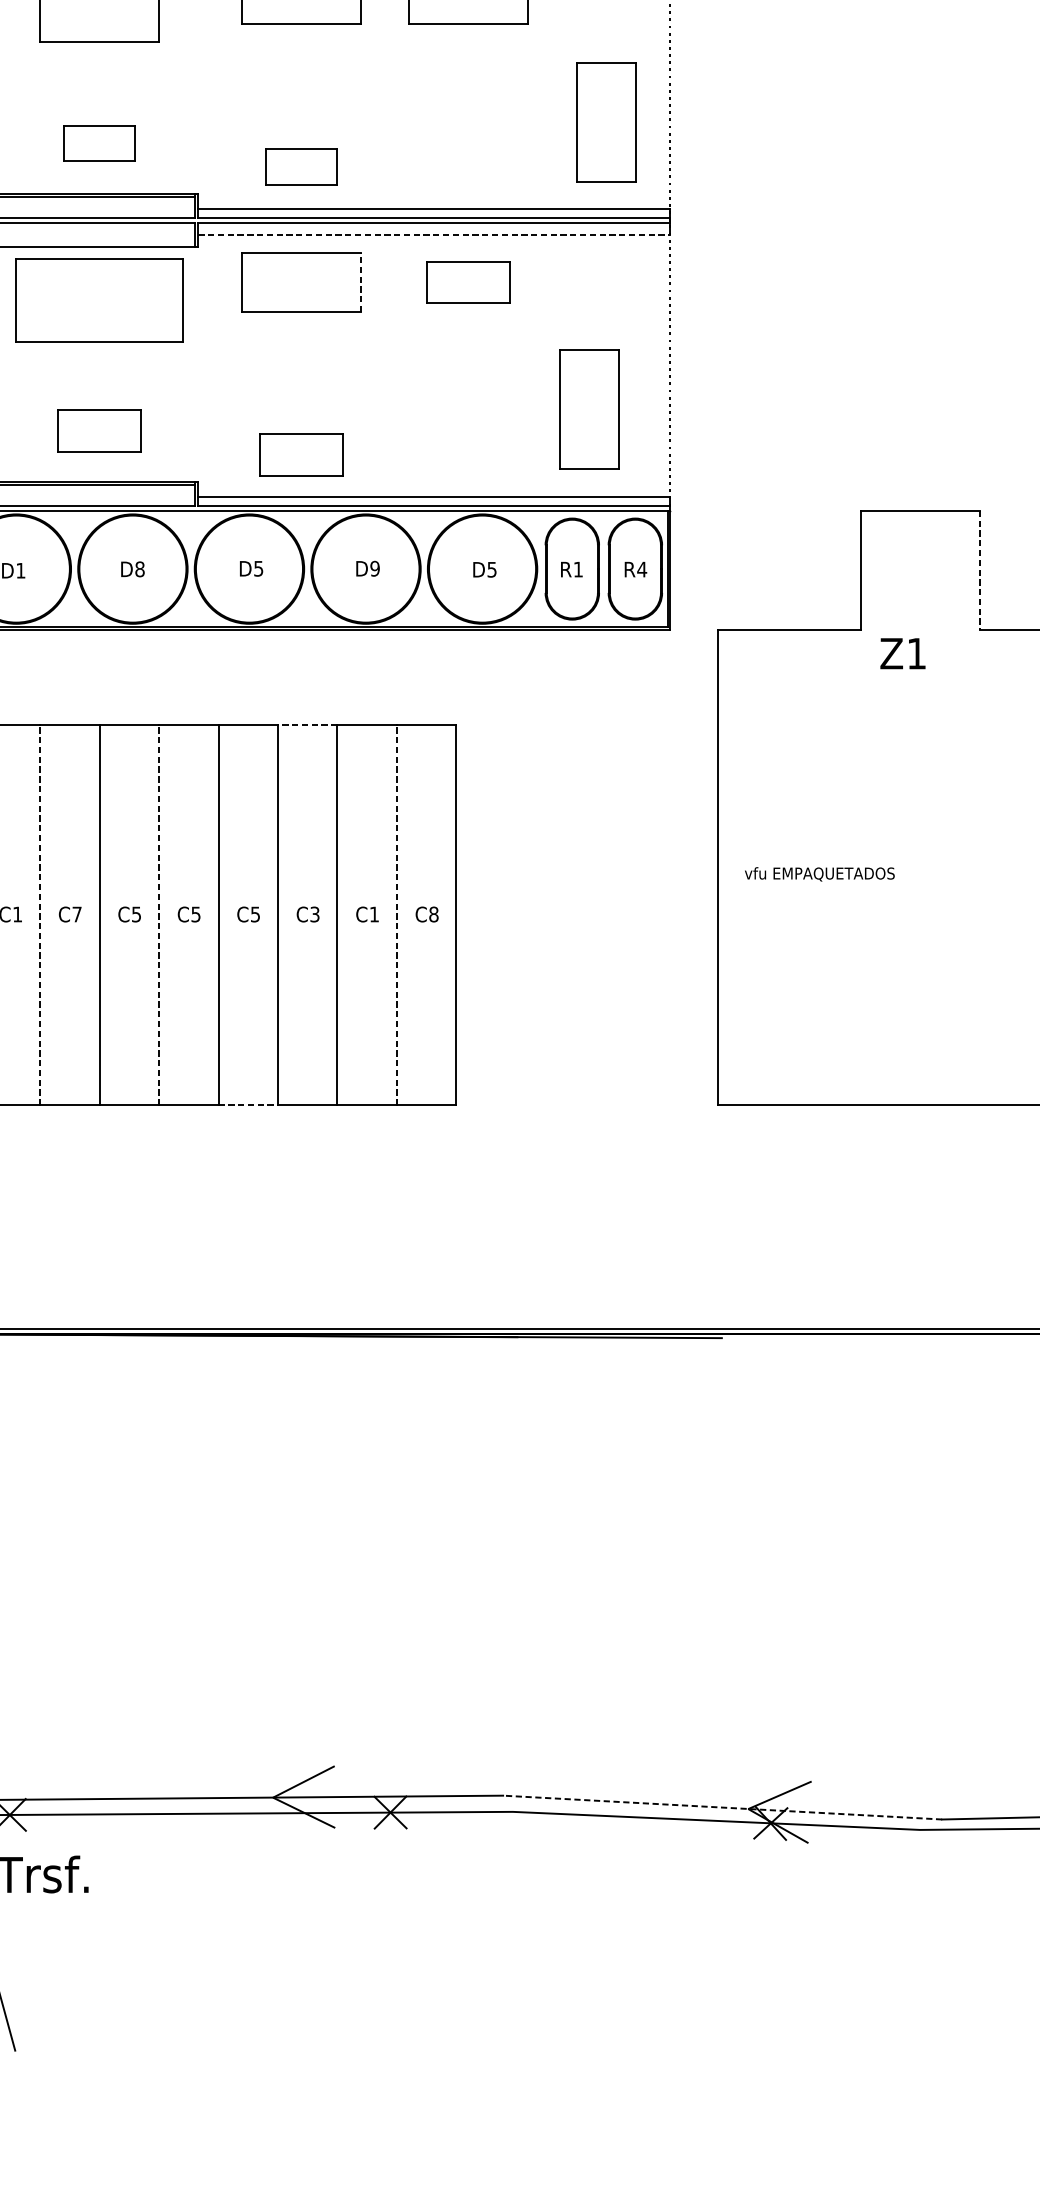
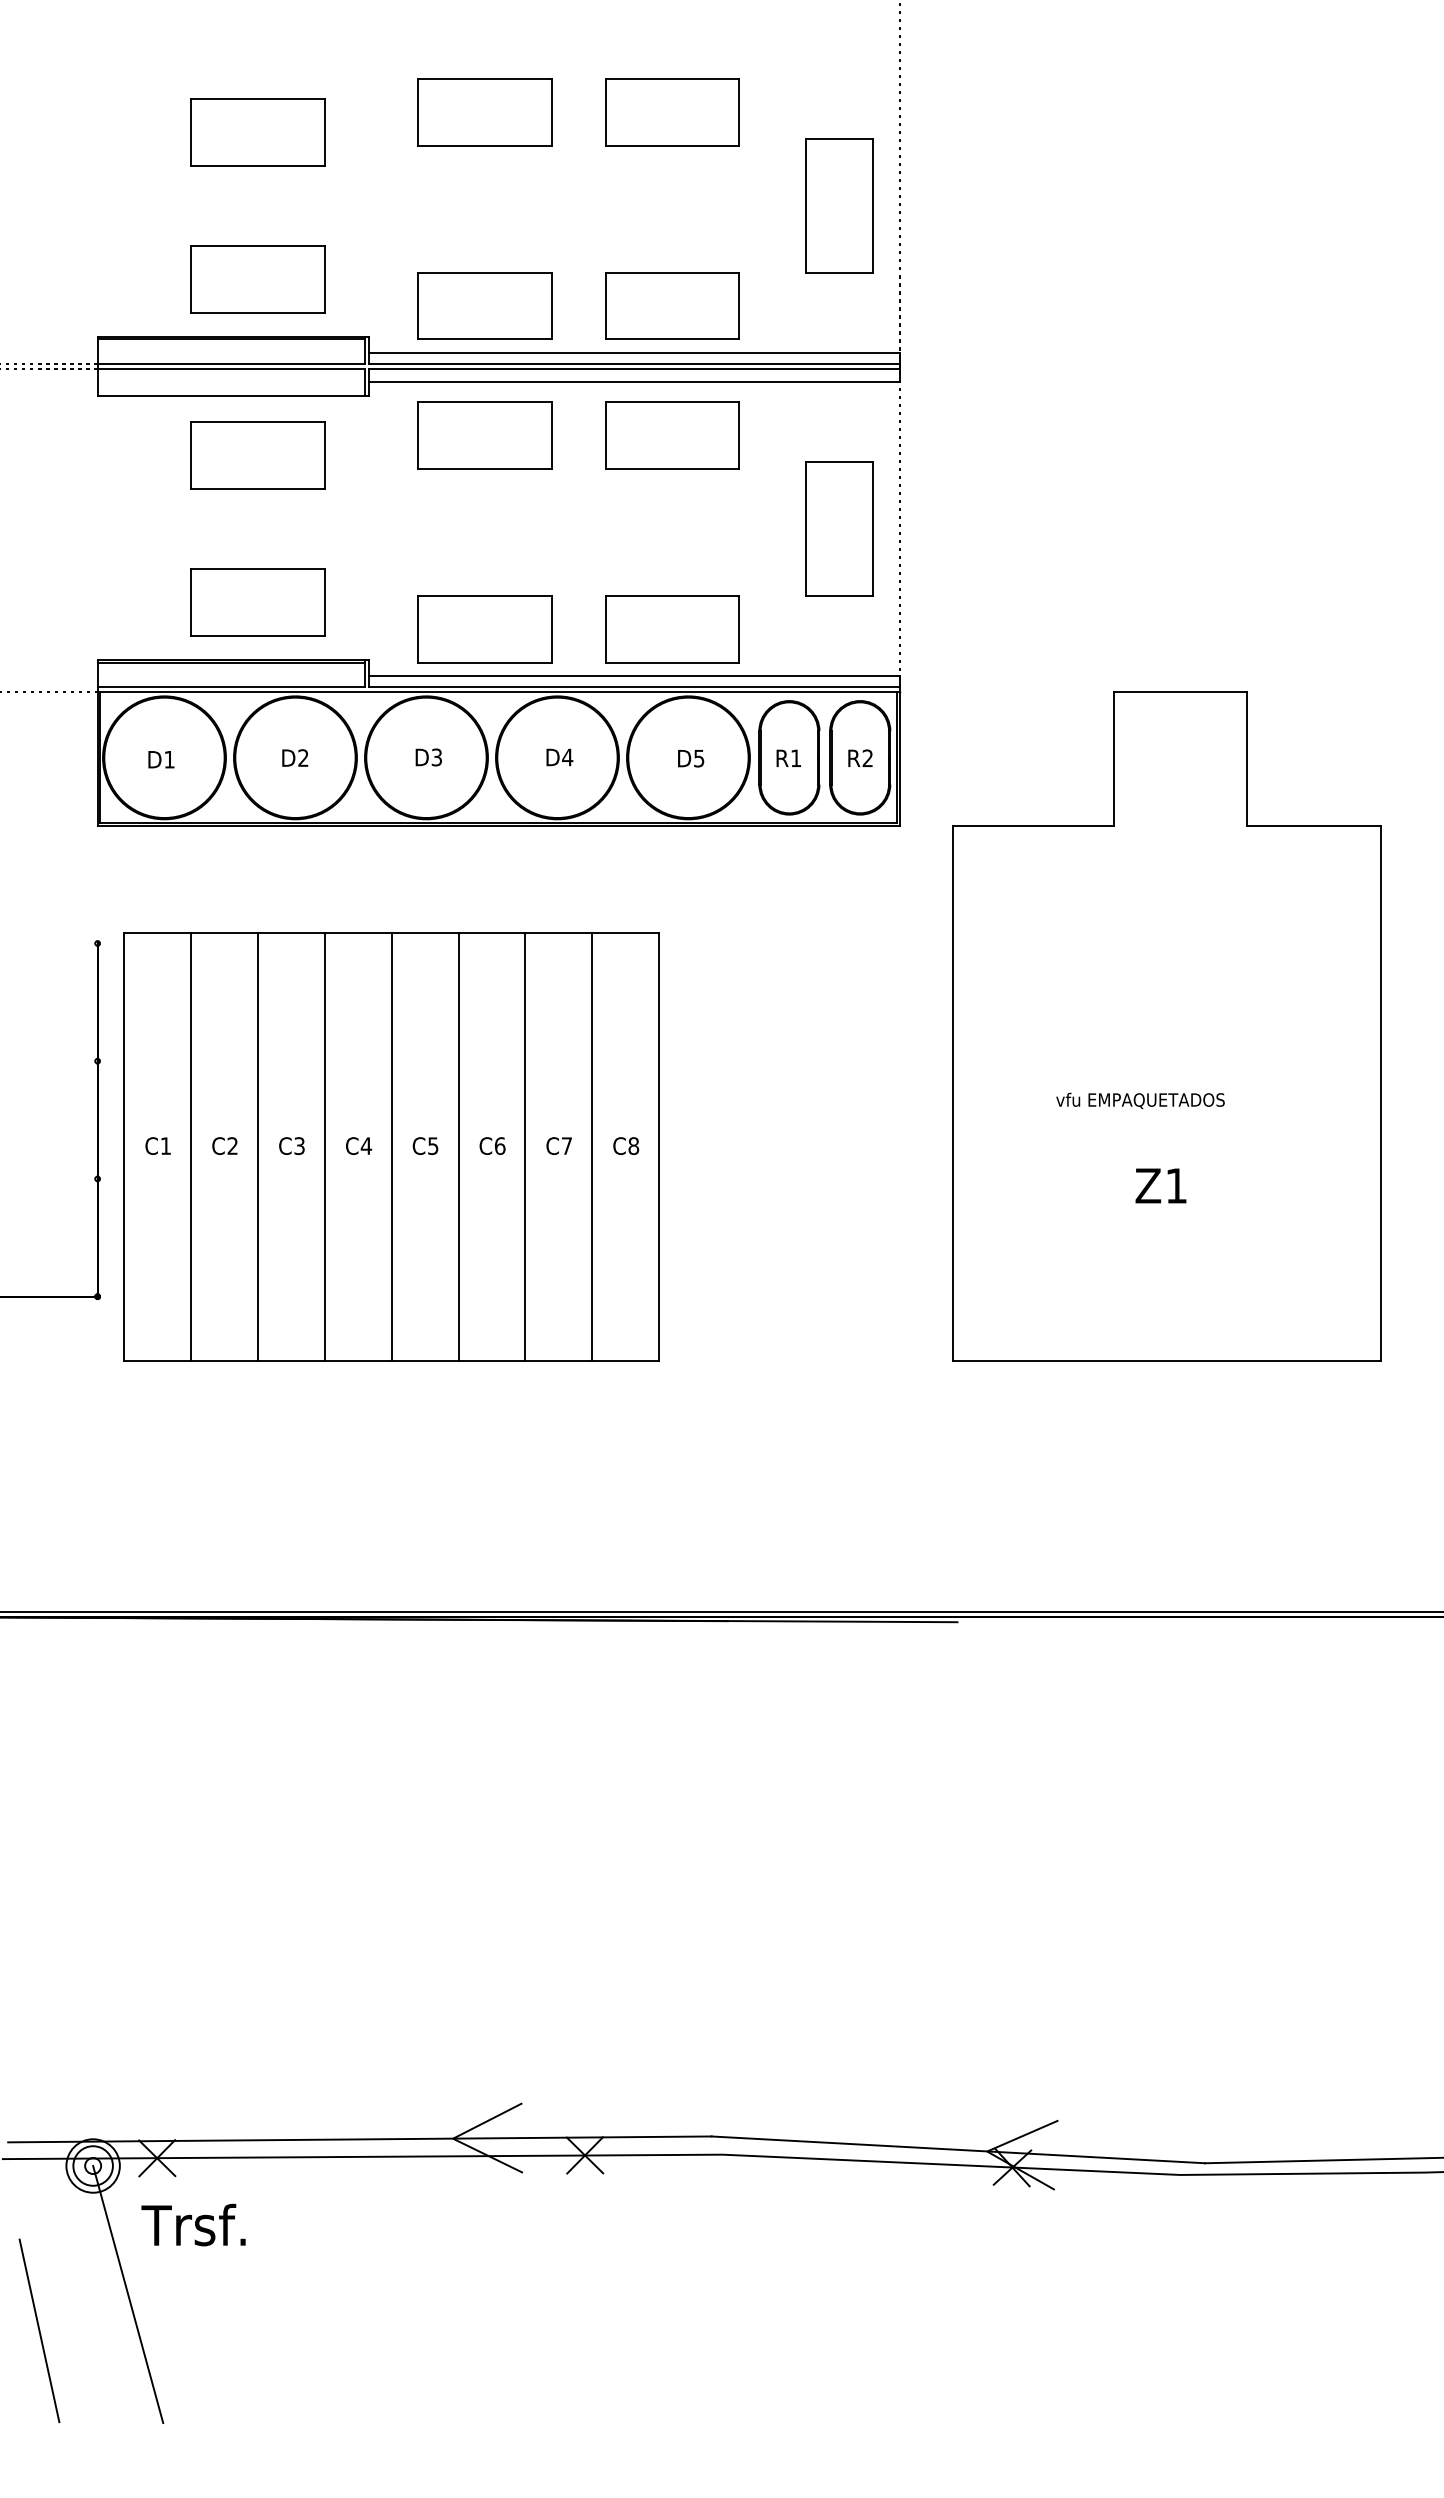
part: (606, 122) -> (839, 205), moved
part: (99, 143) -> (257, 279), size x1.67
part: (301, 166) -> (484, 305), size x1.67
part: (468, 166) -> (672, 305), added
line: (434, 235) -> (634, 382), dashed -> solid
line: (361, 282) -> (552, 435), dashed -> solid
part: (468, 282) -> (672, 435), size x1.43
part: (99, 300) -> (257, 455), size x0.71
part: (589, 408) -> (839, 528), moved
part: (99, 430) -> (257, 602), size x1.43
part: (301, 454) -> (484, 629), size x1.43
part: (468, 454) -> (672, 629), added
text: (258, 567) -> (436, 756), D5 -> D3
text: (374, 568) -> (567, 757), D9 -> D4
text: (641, 568) -> (867, 757), R4 -> R2
text: (140, 569) -> (303, 758), D8 -> D2
line: (979, 570) -> (1247, 759), dashed -> solid
text: (902, 653) -> (1160, 1185), moved
line: (307, 724) -> (491, 932), dashed -> solid
text: (819, 873) -> (1140, 1100), moved
line: (40, 914) -> (191, 1146), dashed -> solid
text: (76, 914) -> (232, 1145), C7 -> C2
text: (136, 914) -> (299, 1145), C5 -> C3
line: (158, 914) -> (324, 1146), dashed -> solid
text: (196, 914) -> (366, 1146), C5 -> C4
text: (314, 914) -> (499, 1145), C3 -> C6
text: (374, 914) -> (566, 1145), C1 -> C7
line: (397, 914) -> (592, 1146), dashed -> solid
line: (248, 1105) -> (425, 1360), dashed -> solid
line: (721, 1807) -> (957, 2149), dashed -> solid

